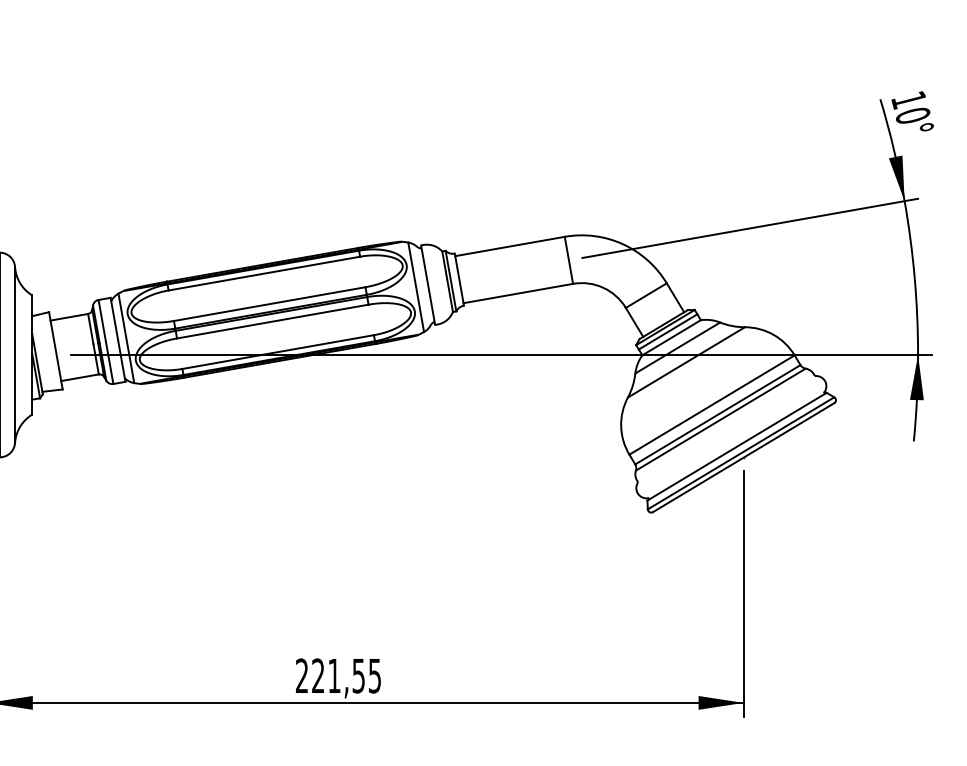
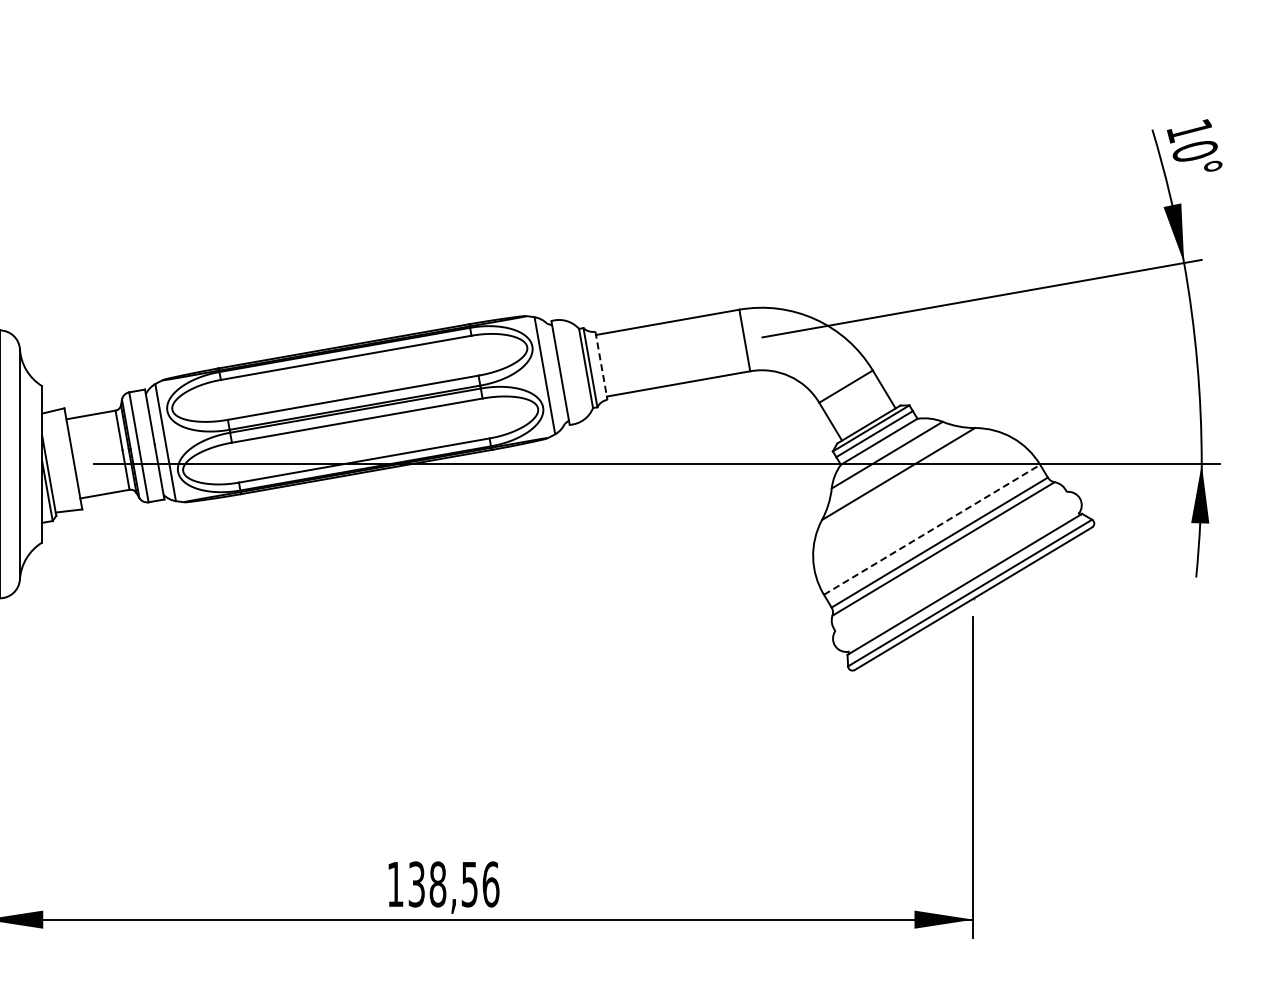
line: (459, 279) -> (601, 365), solid -> dashed
line: (712, 404) -> (932, 529), solid -> dashed
text: (338, 676) -> (443, 884), 221,55 -> 138,56

